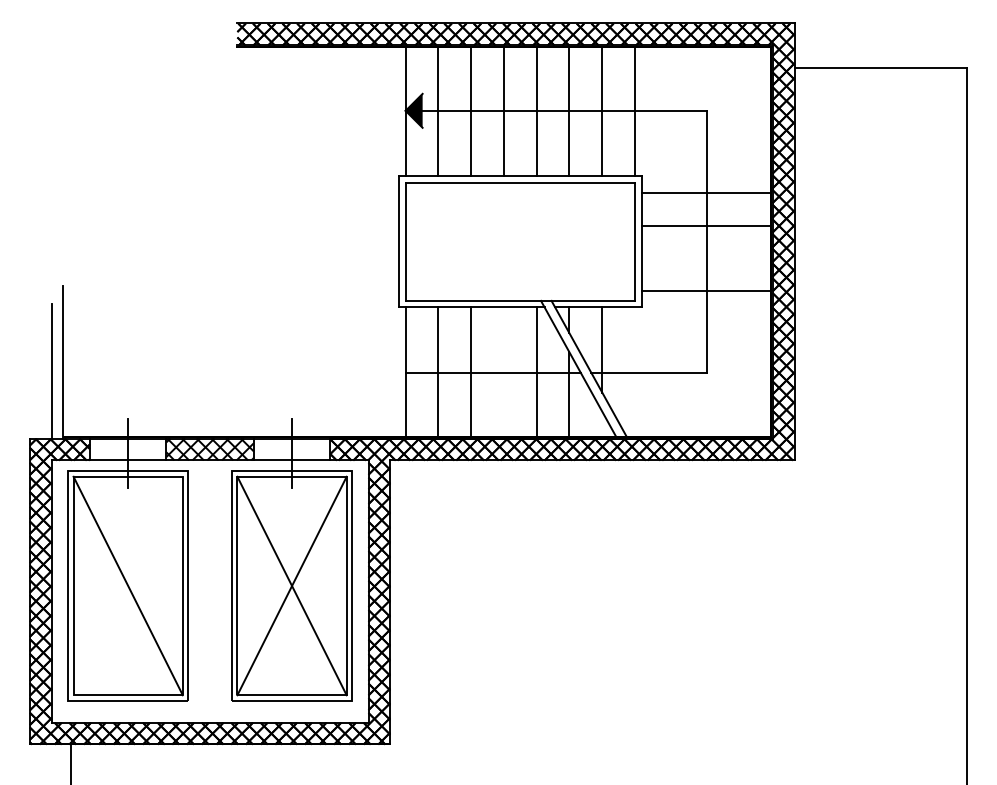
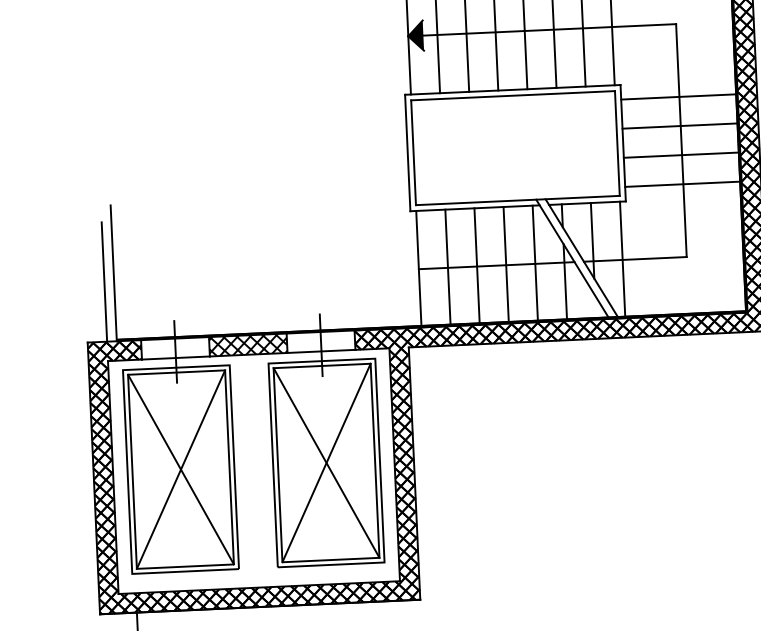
line: (706, 258) -> (681, 155), added
line: (503, 371) -> (505, 263), added
line: (635, 371) -> (623, 258), added
line: (127, 585) -> (180, 469), added

